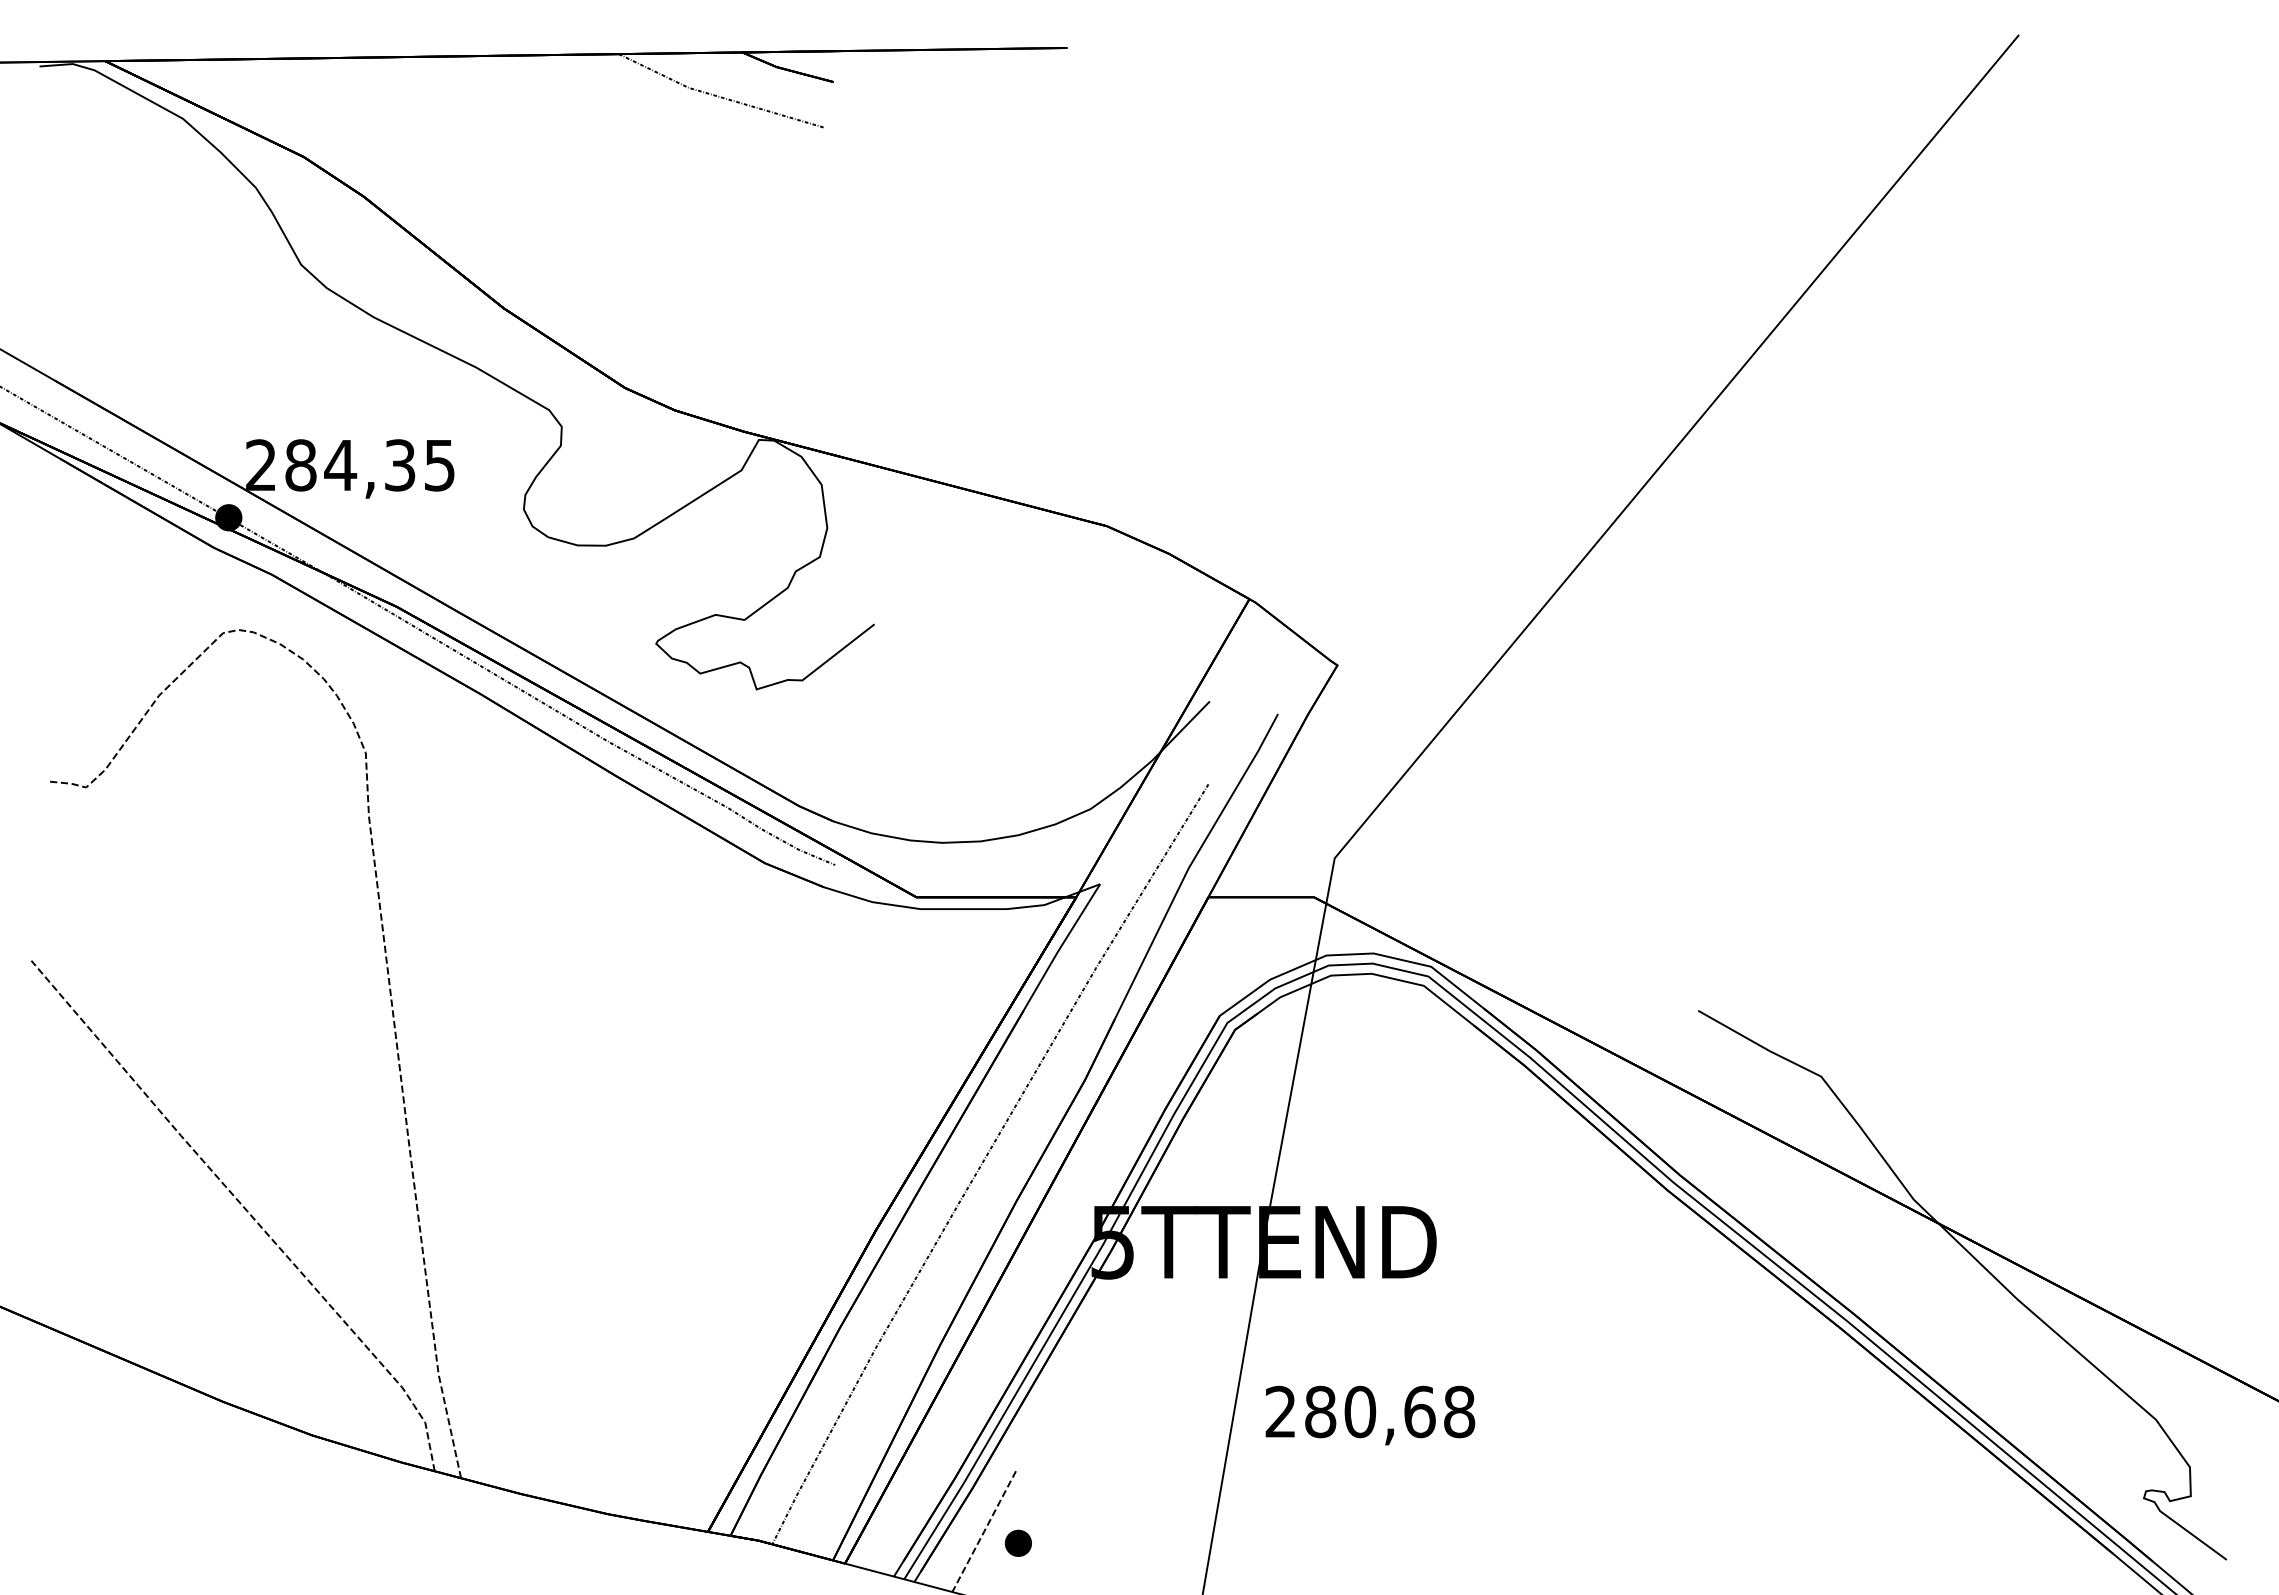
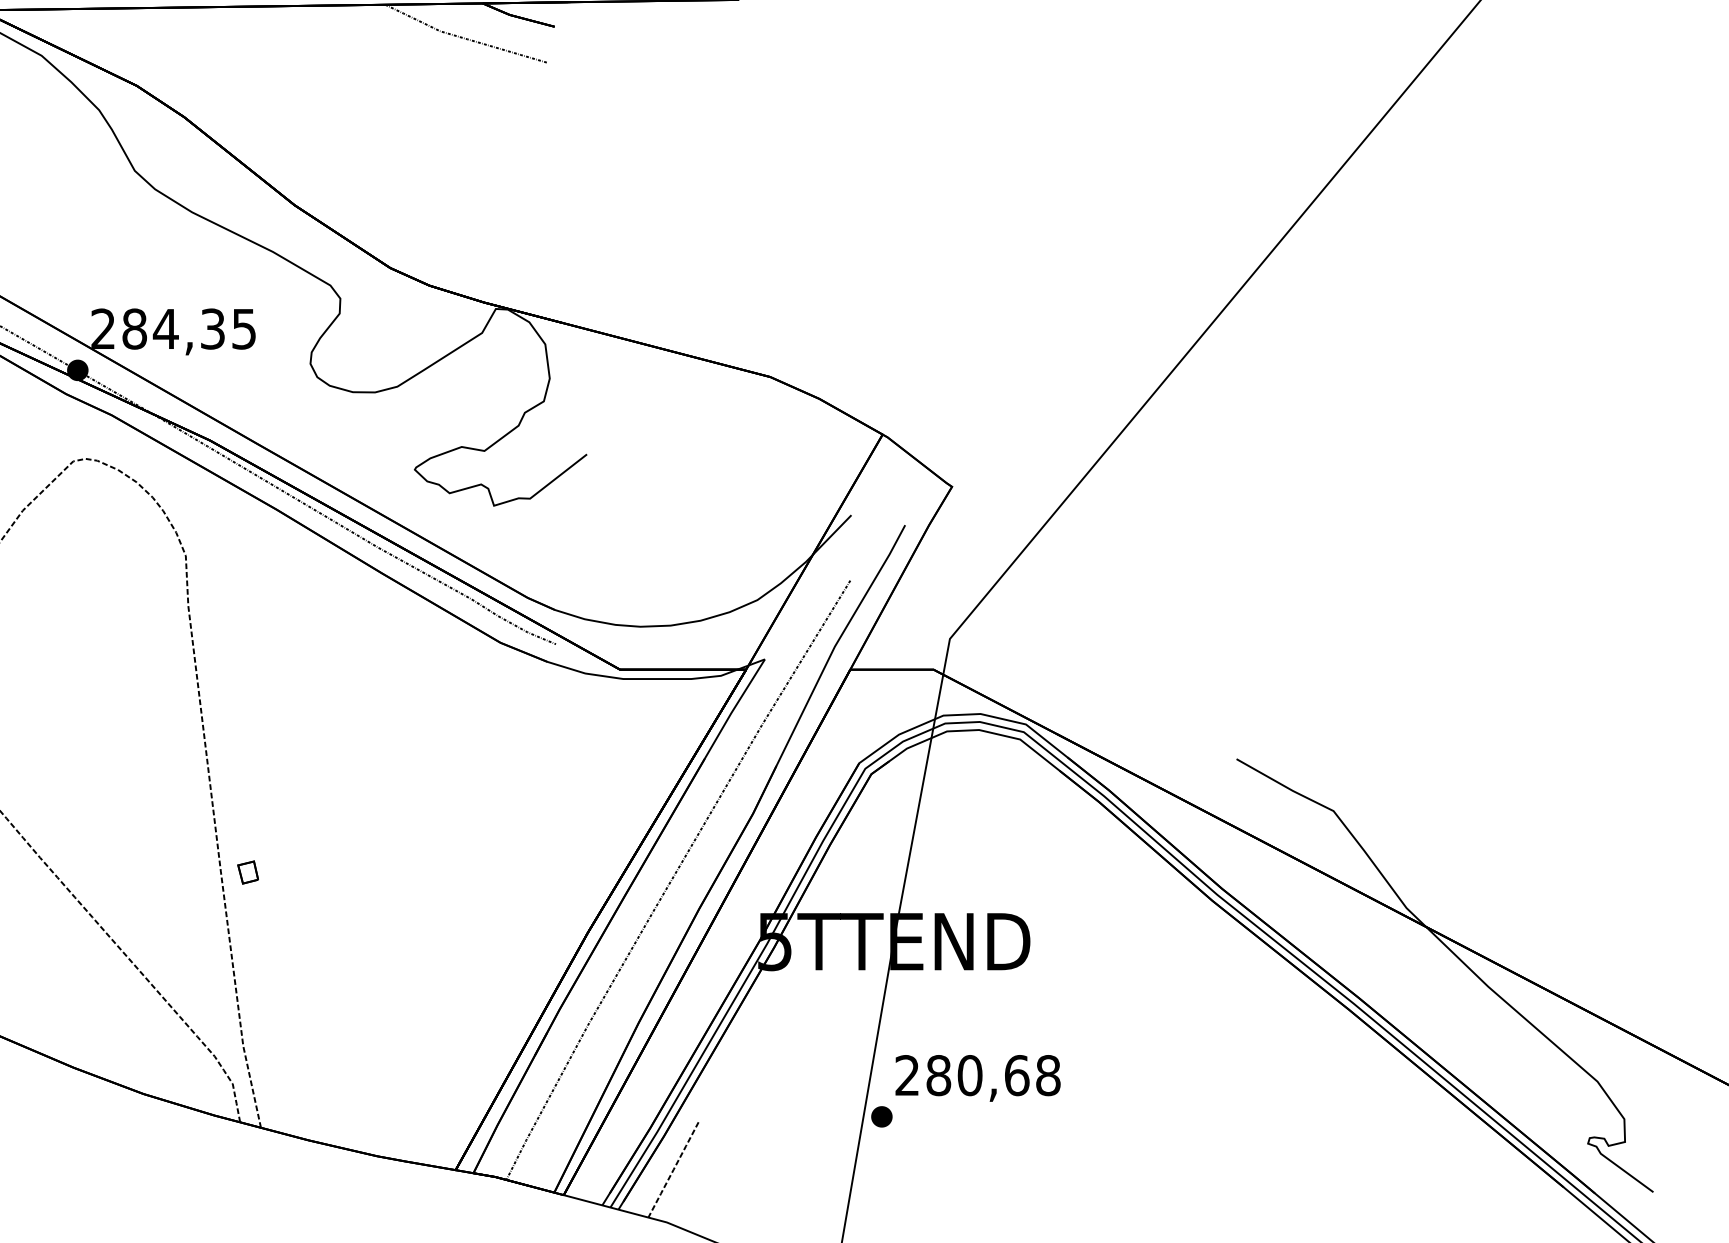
part: (444, 1154) -> (247, 872), added
part: (1017, 1542) -> (881, 1116), moved

